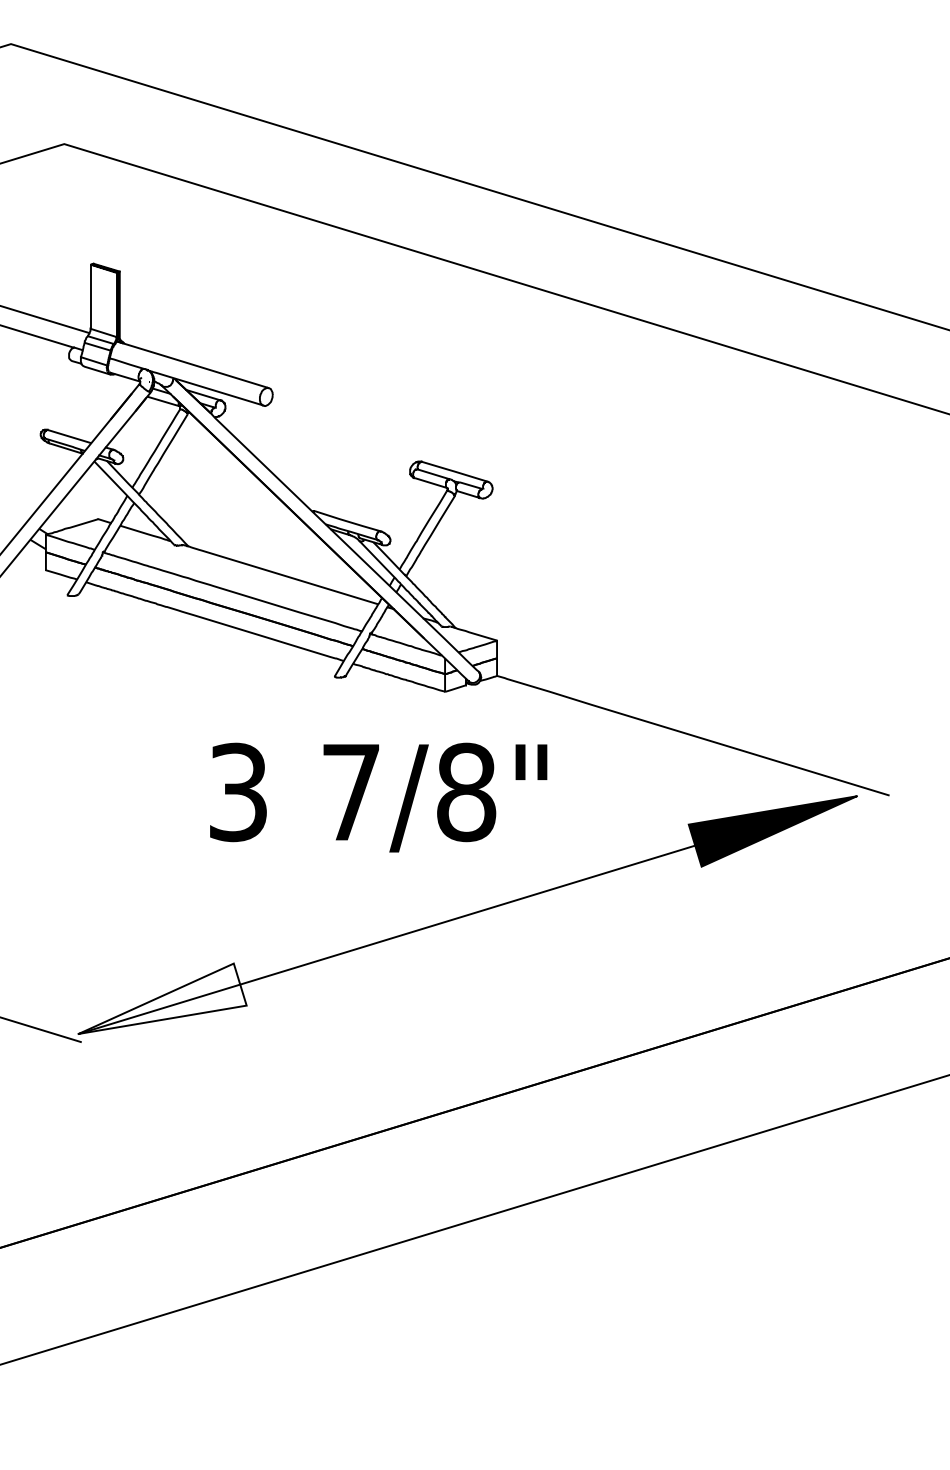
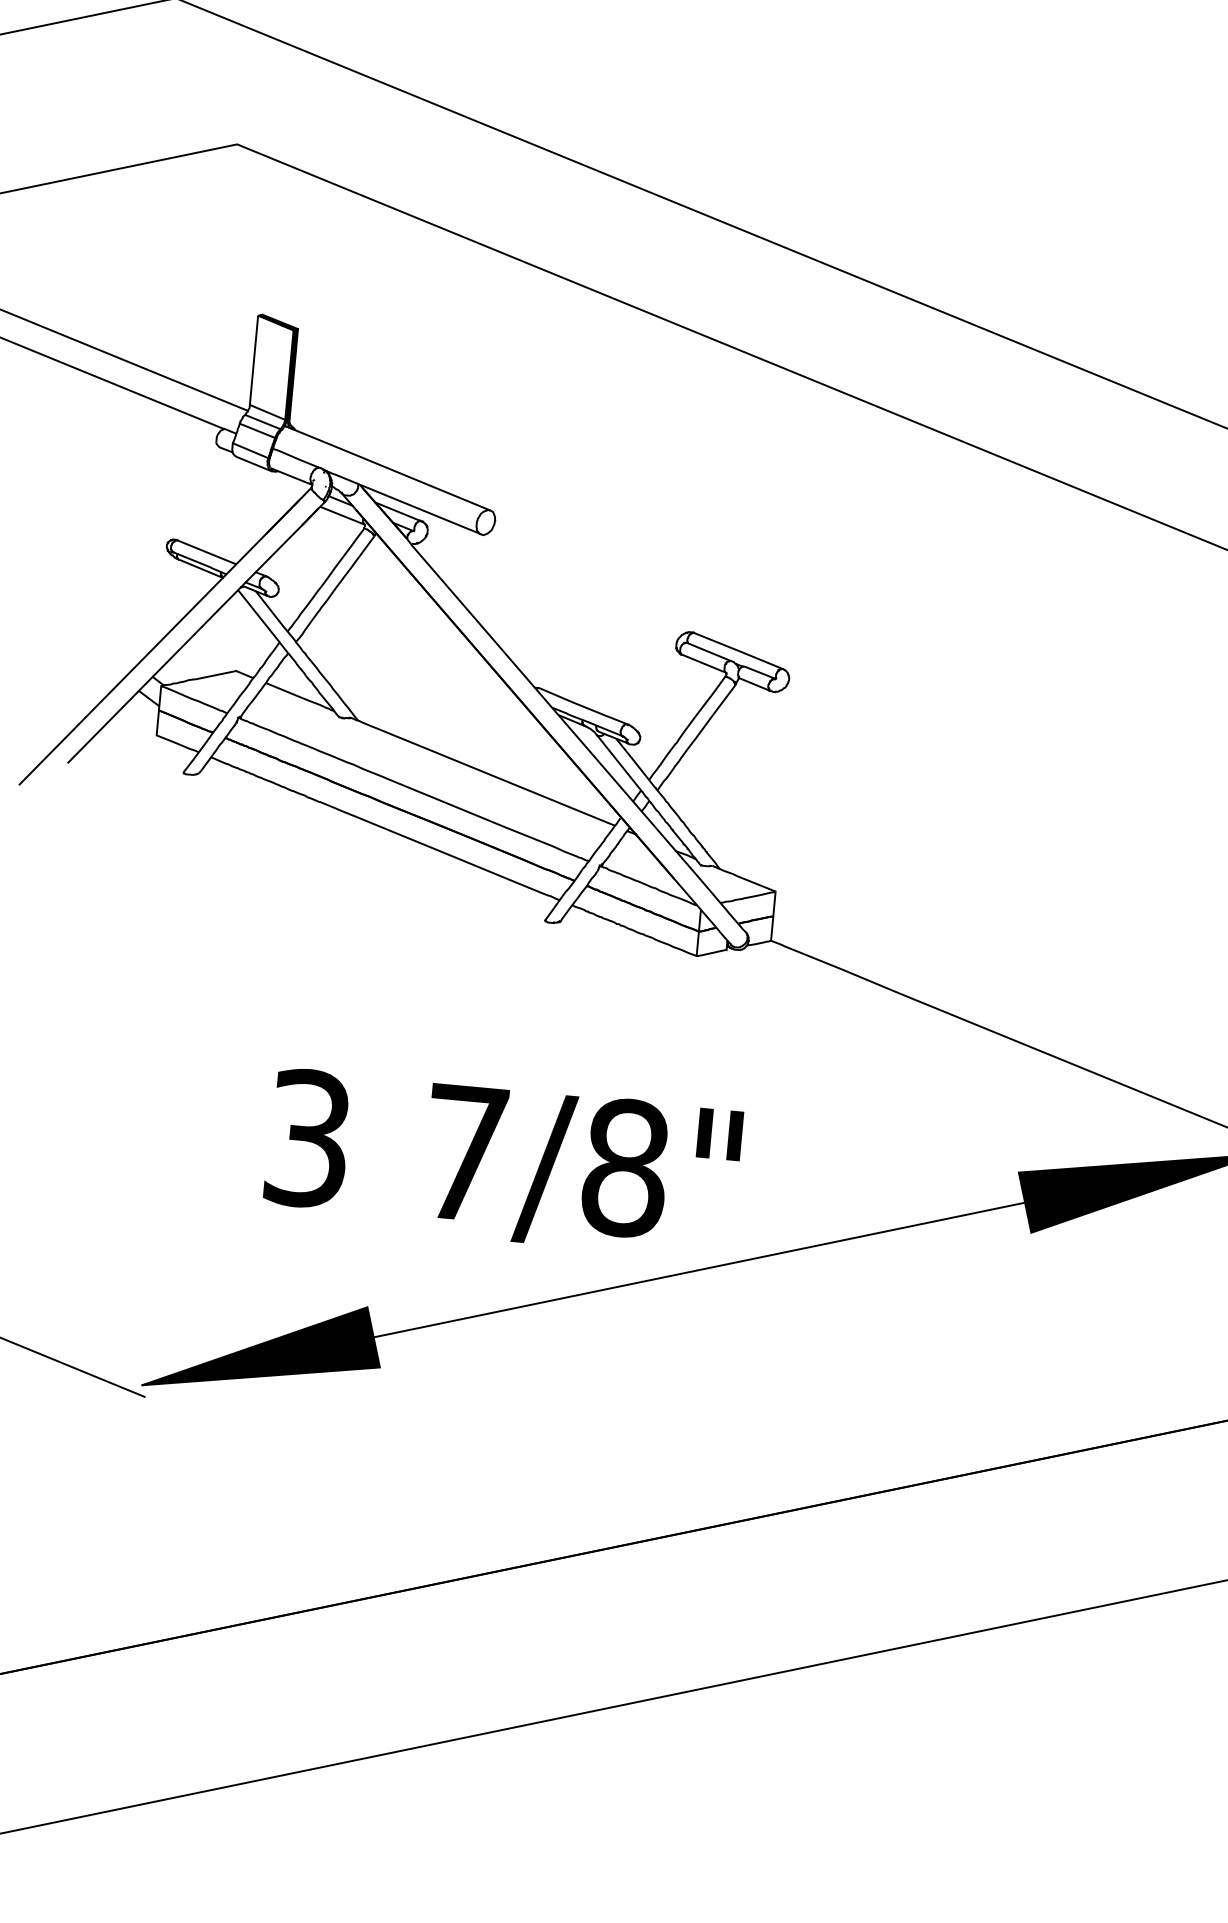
text: (378, 797) -> (502, 1163), moved
fill: (162, 998) -> (263, 1346), added

